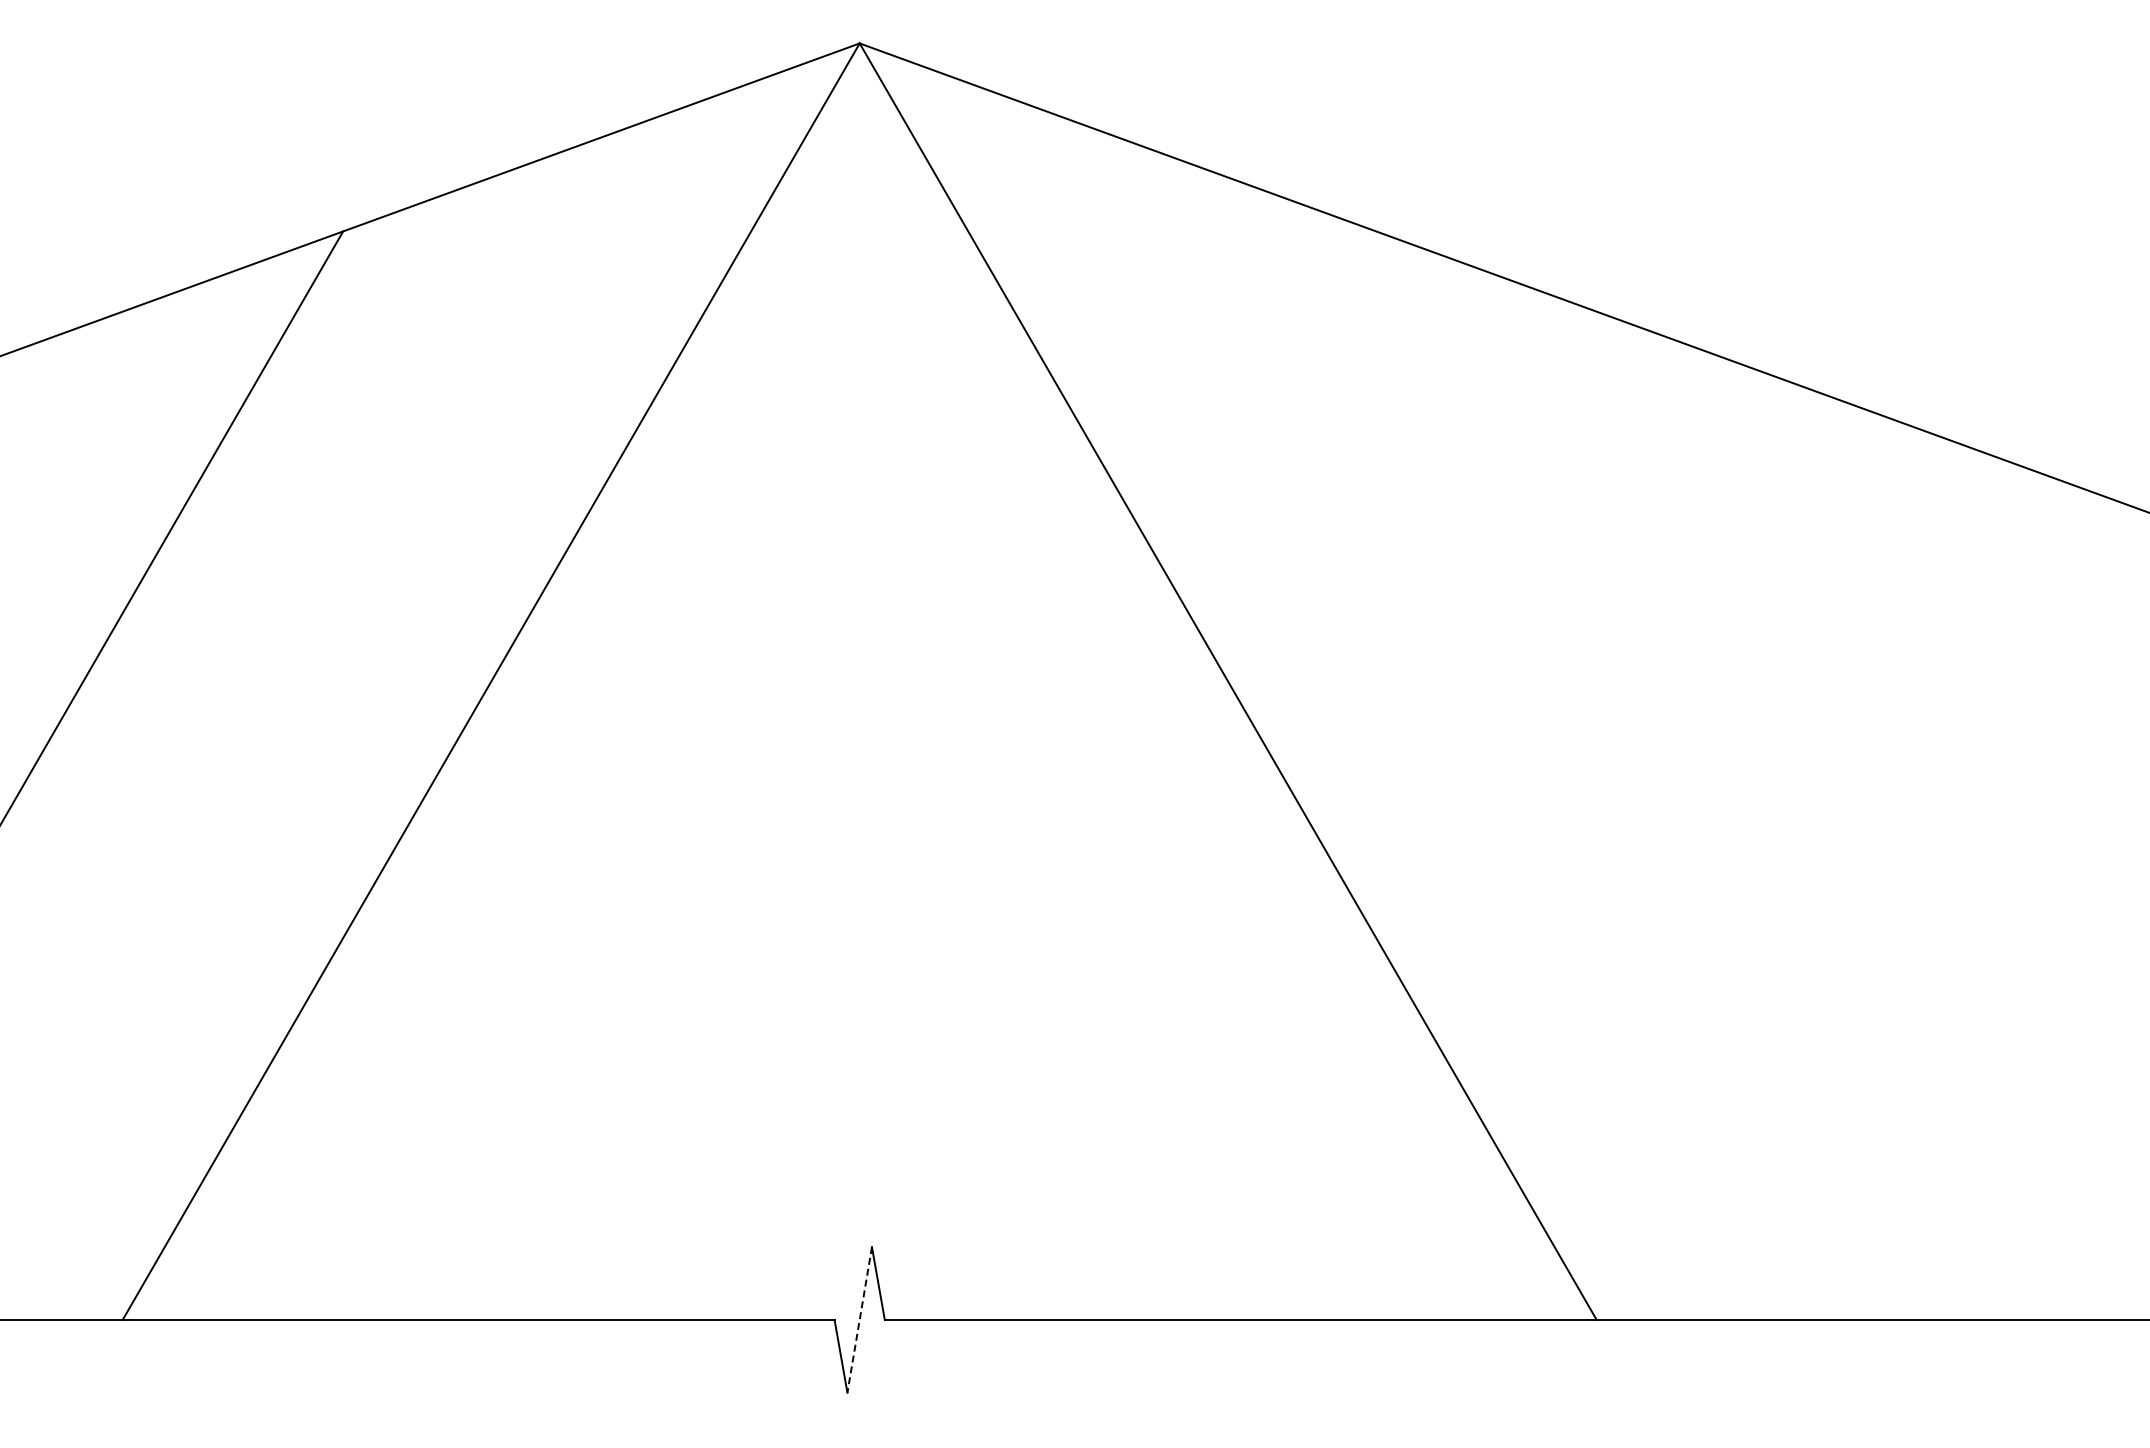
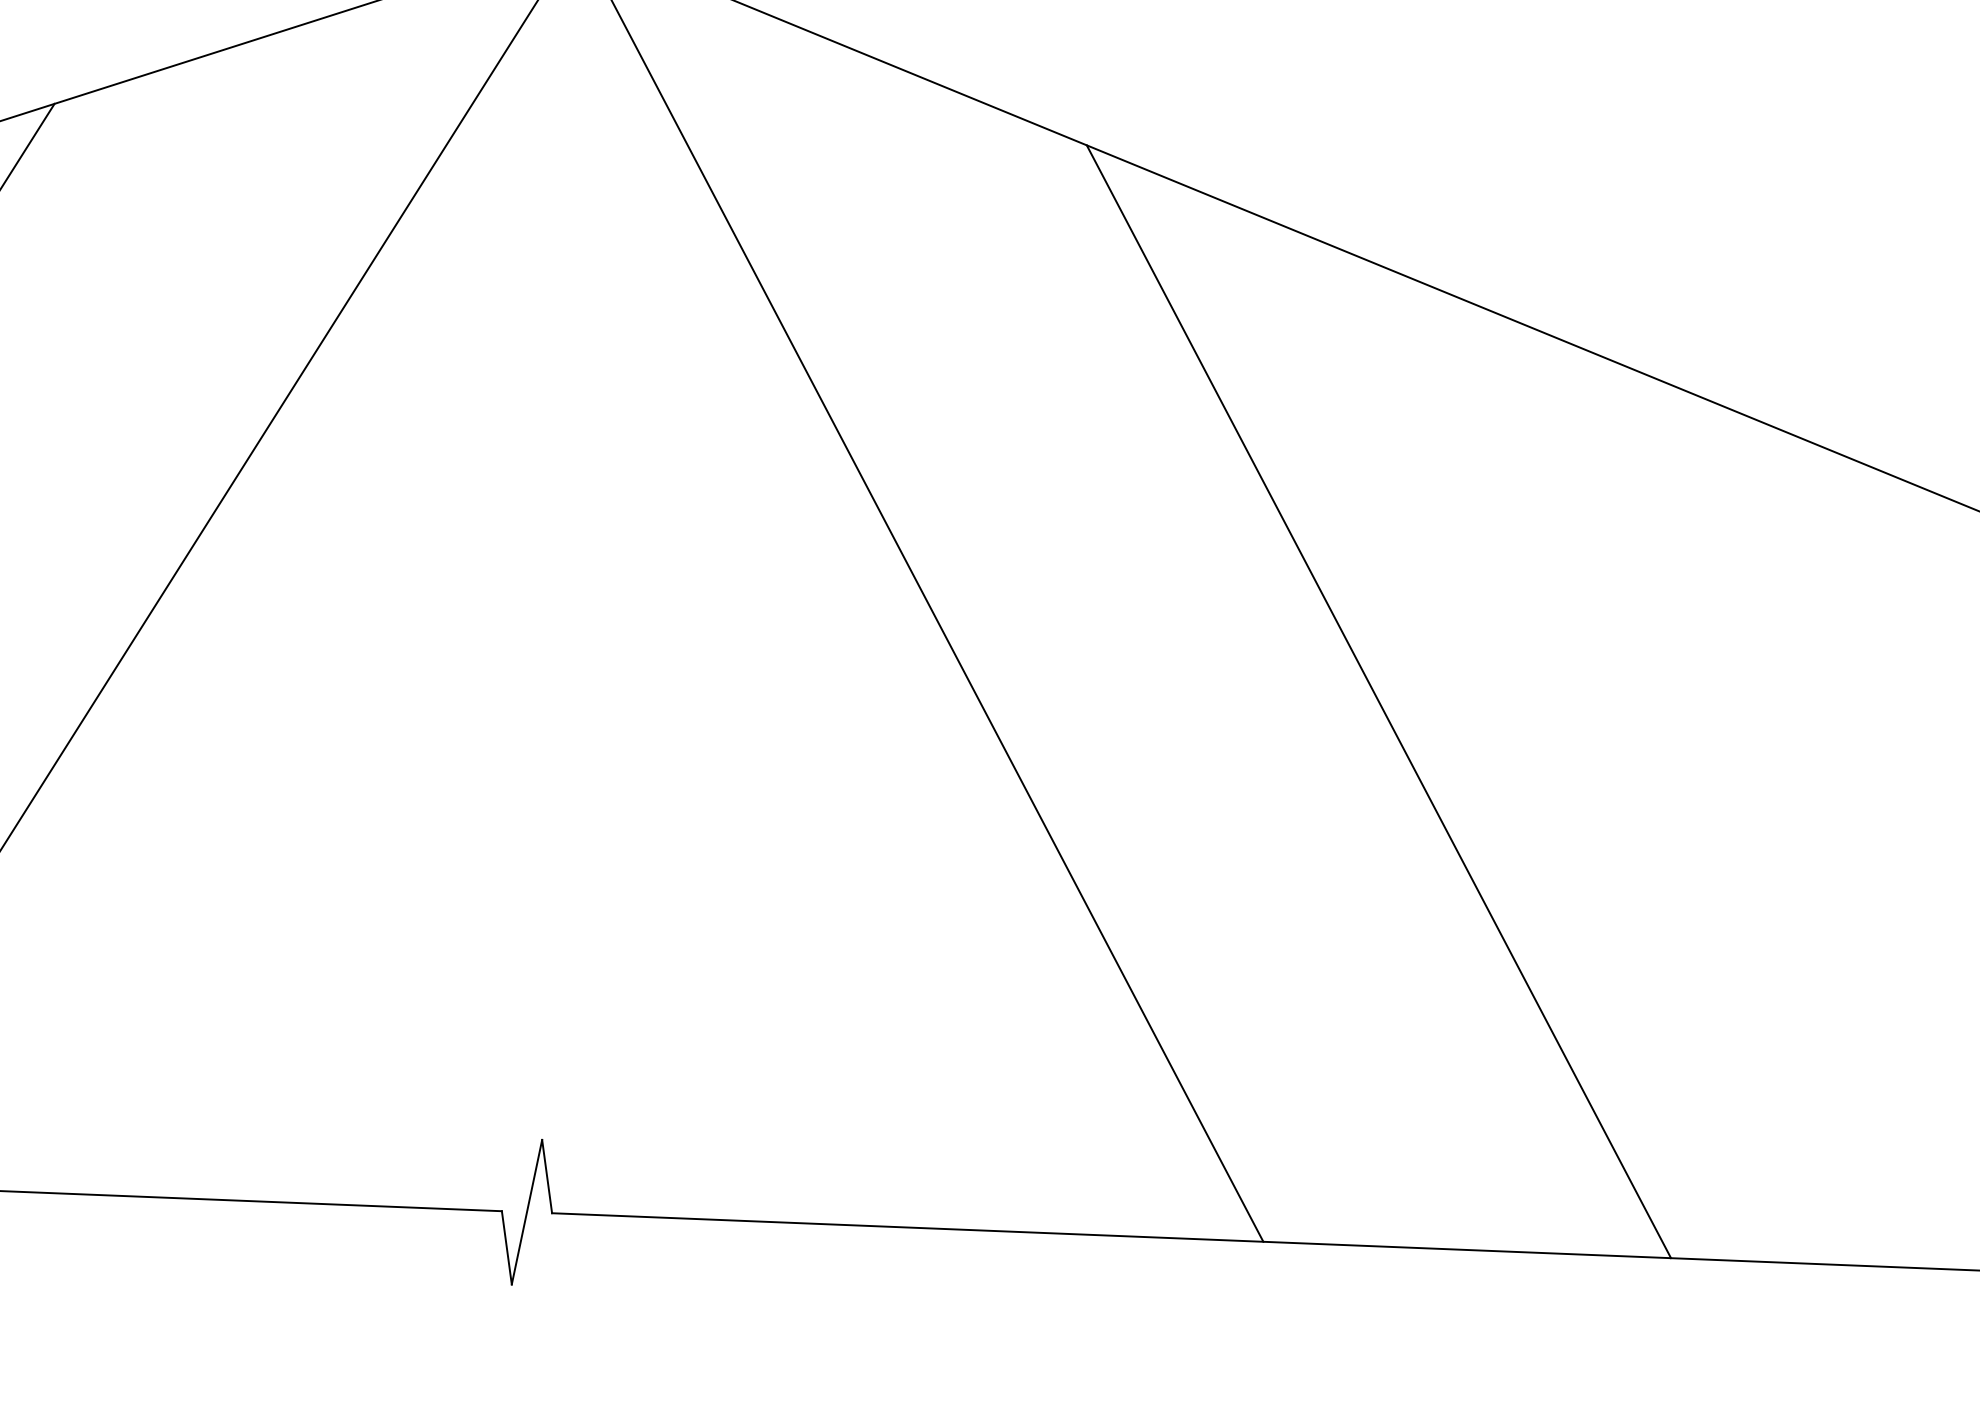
line: (1690, 775) -> (1378, 701), added
line: (859, 1319) -> (526, 1211), dashed -> solid

